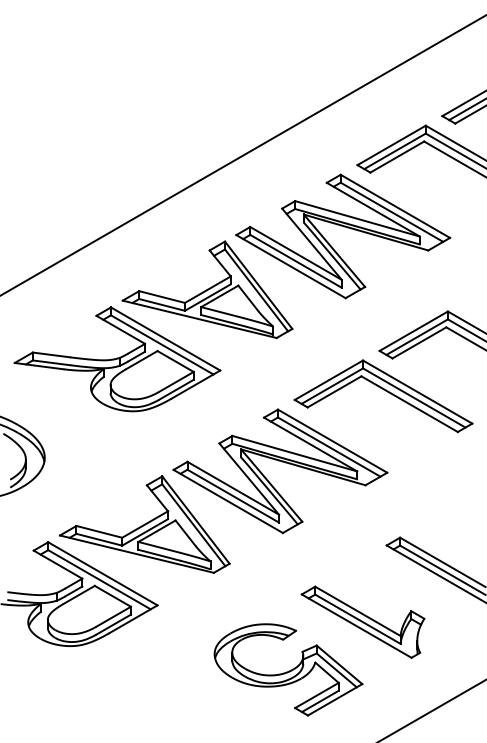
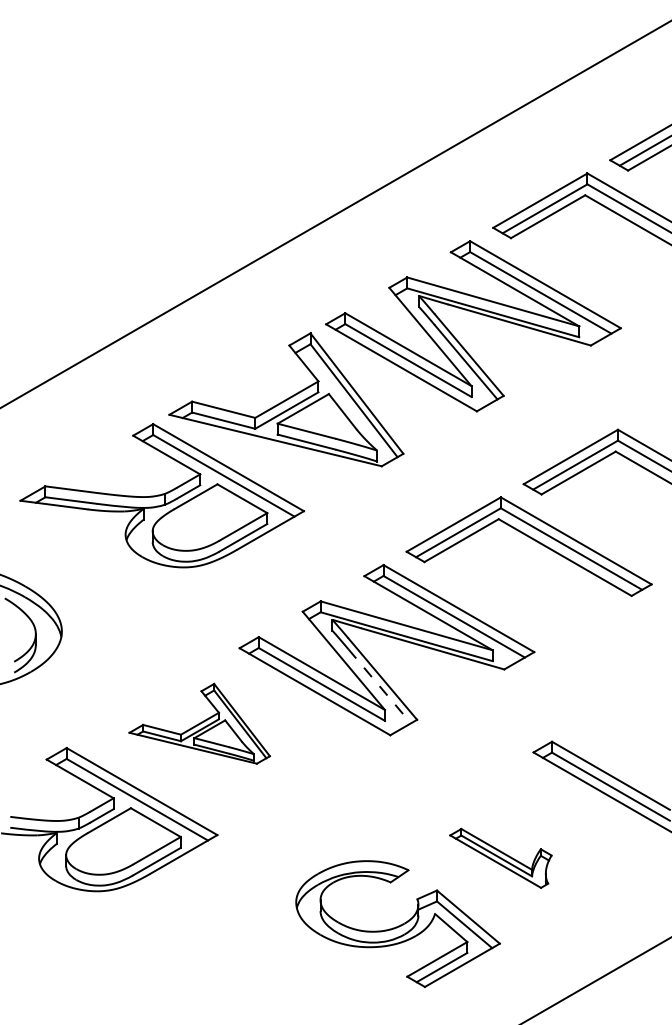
line: (275, 497) -> (380, 686), solid -> dashed
part: (144, 524) -> (199, 723), size x0.6
part: (362, 622) -> (500, 858), size x0.6

